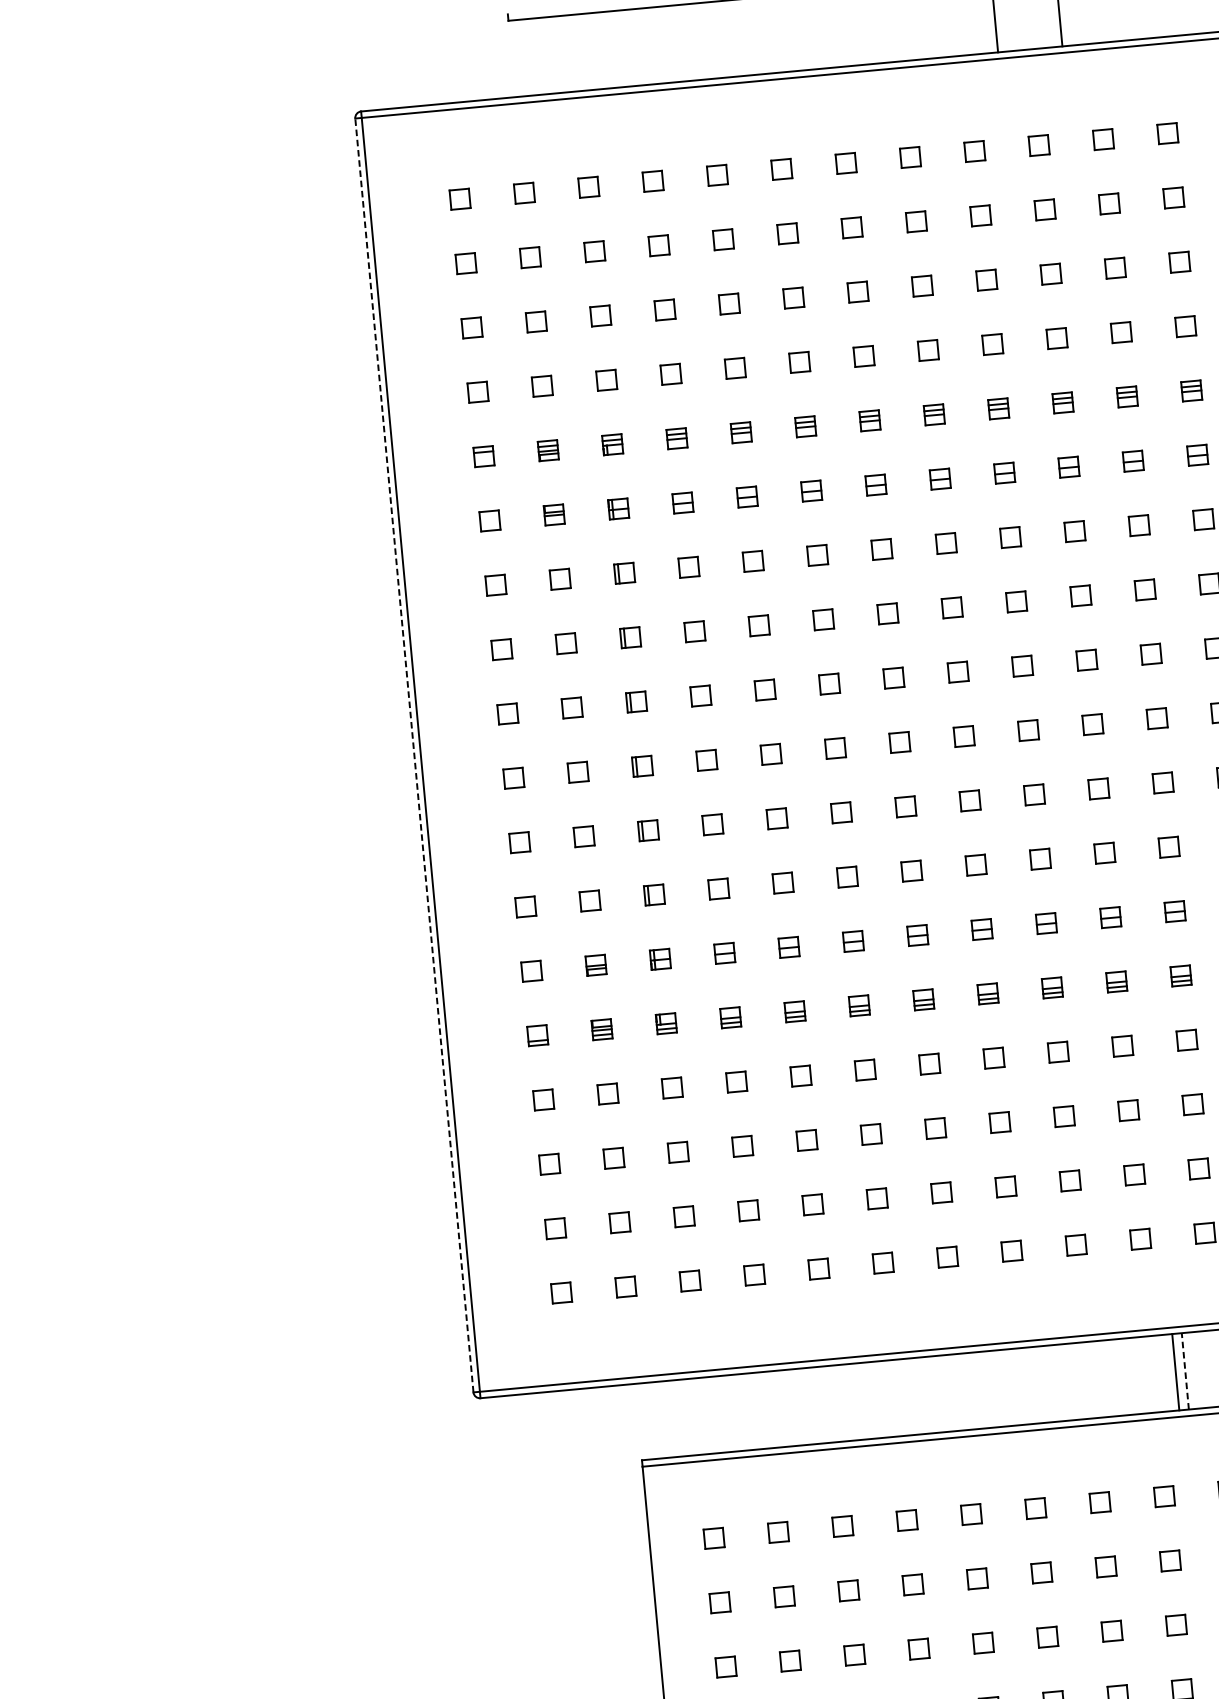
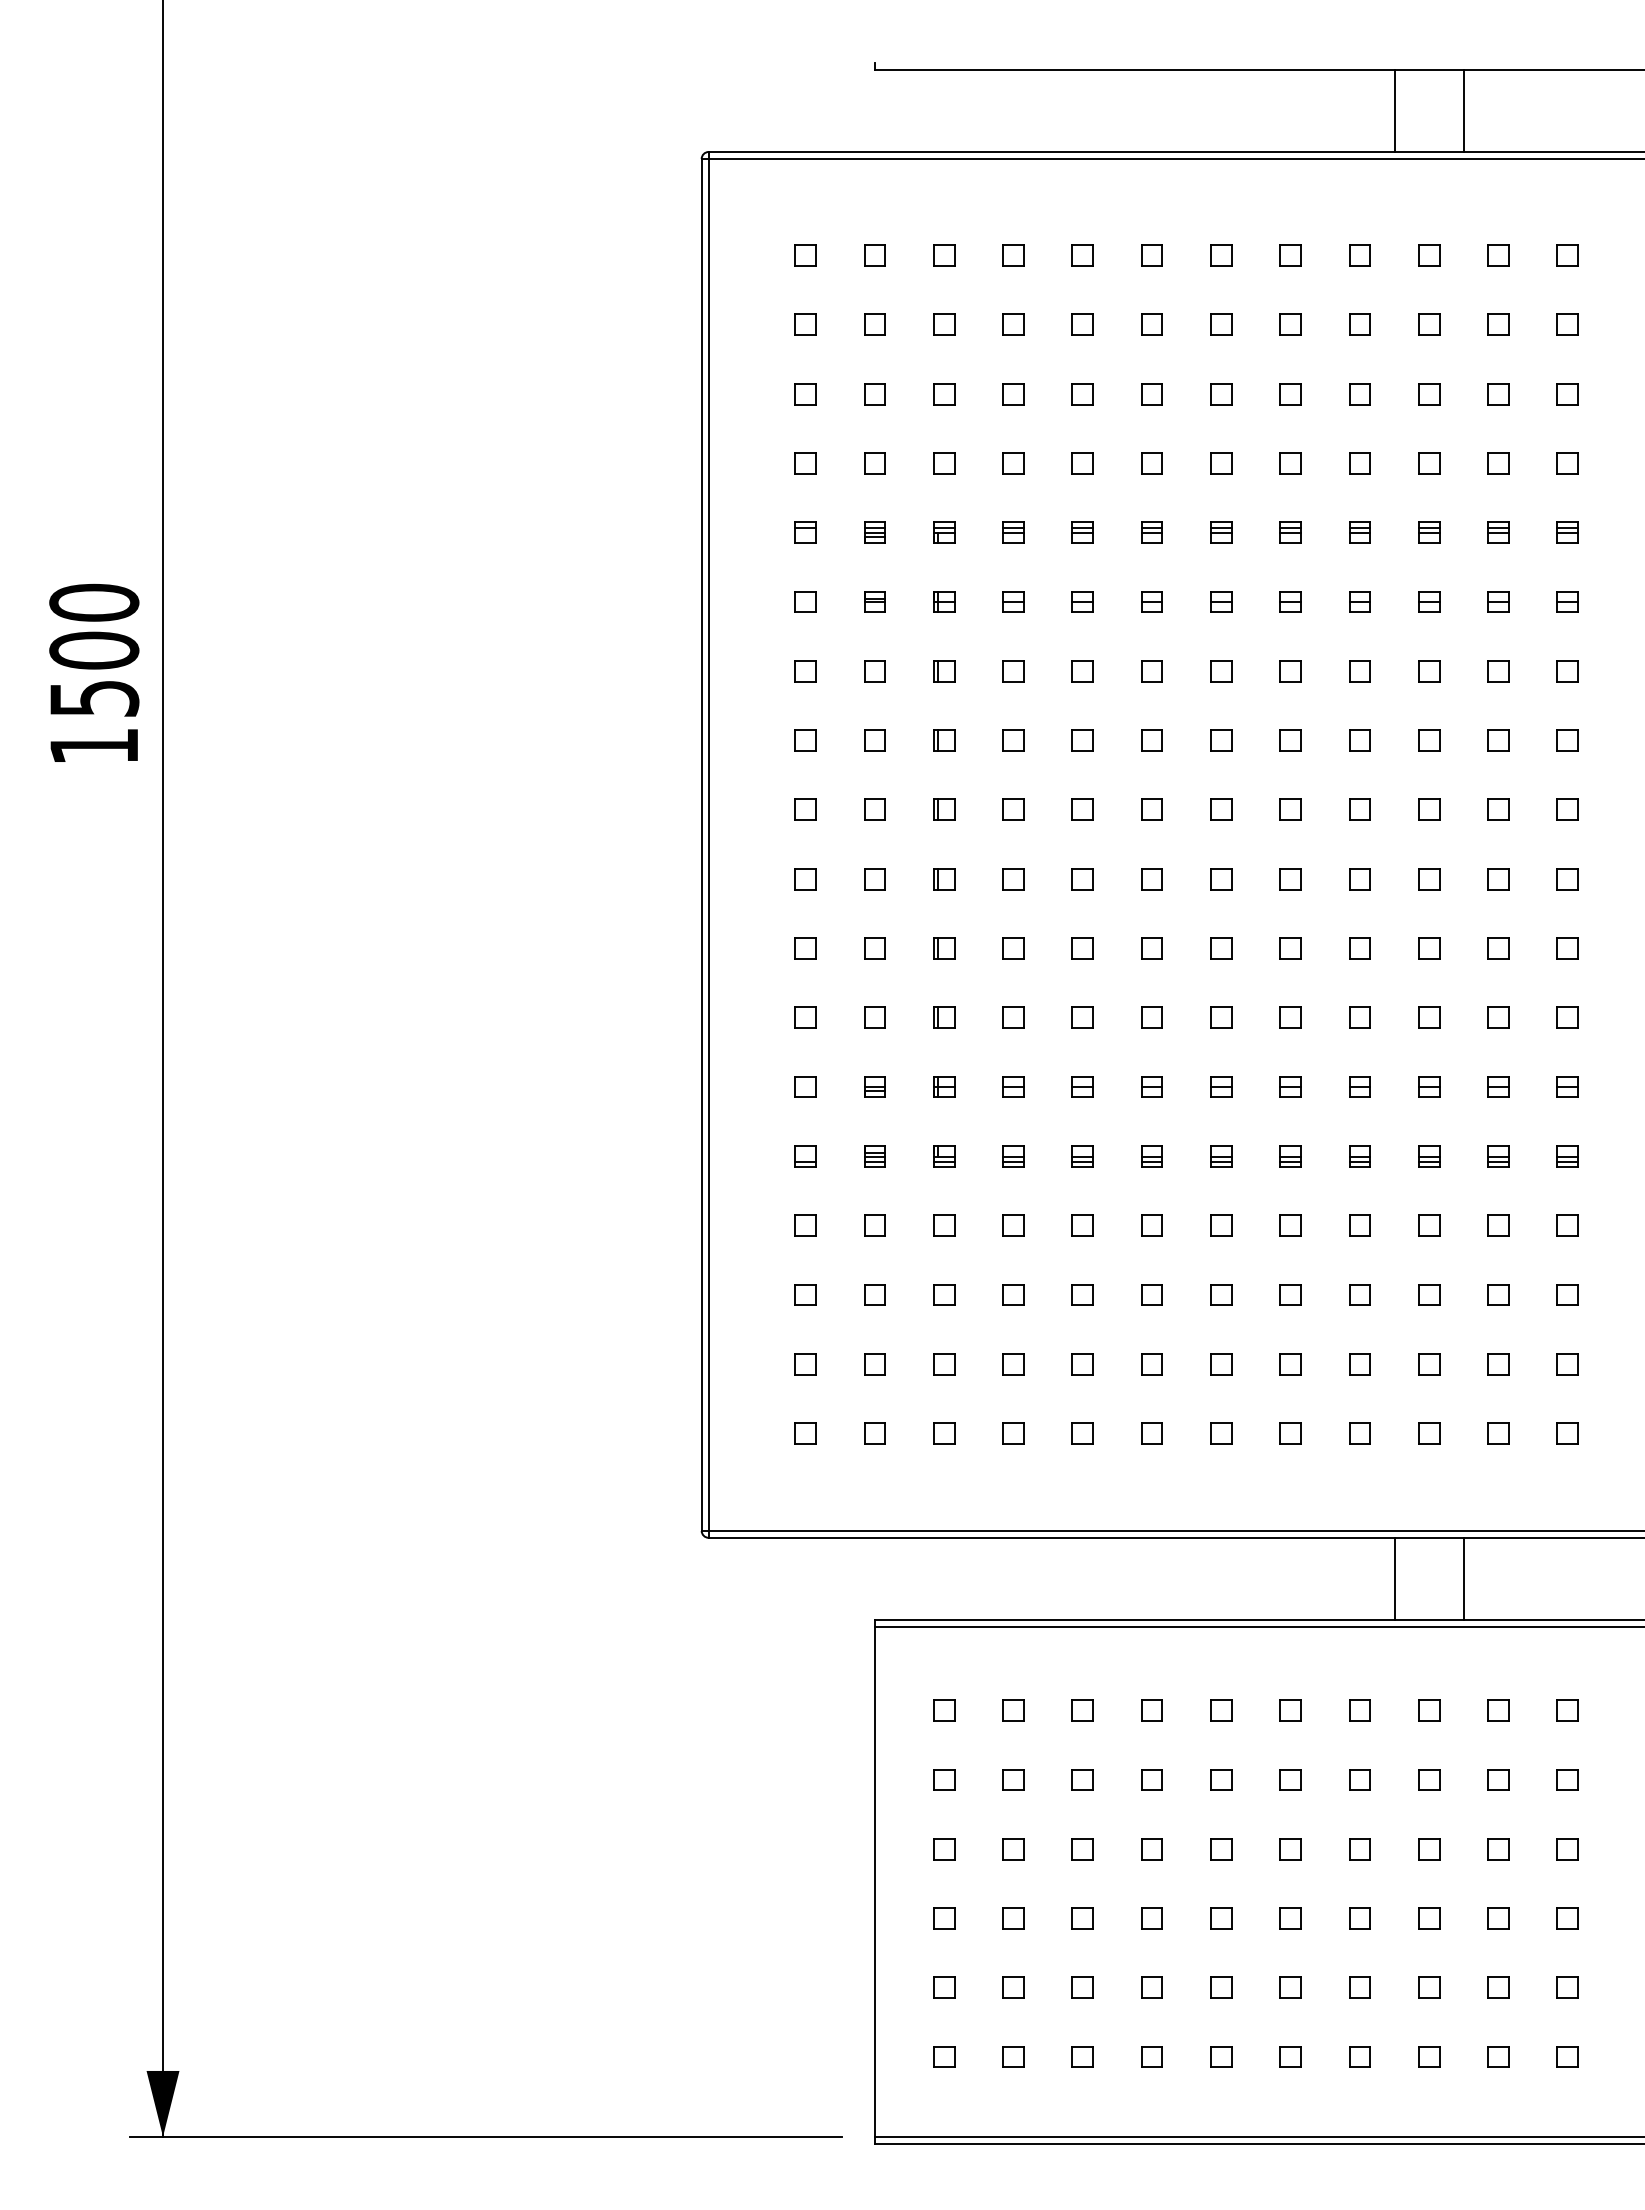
line: (414, 755) -> (701, 844), dashed -> solid
line: (1184, 1370) -> (1463, 1578), dashed -> solid
line: (1175, 1371) -> (1394, 1578), moved

